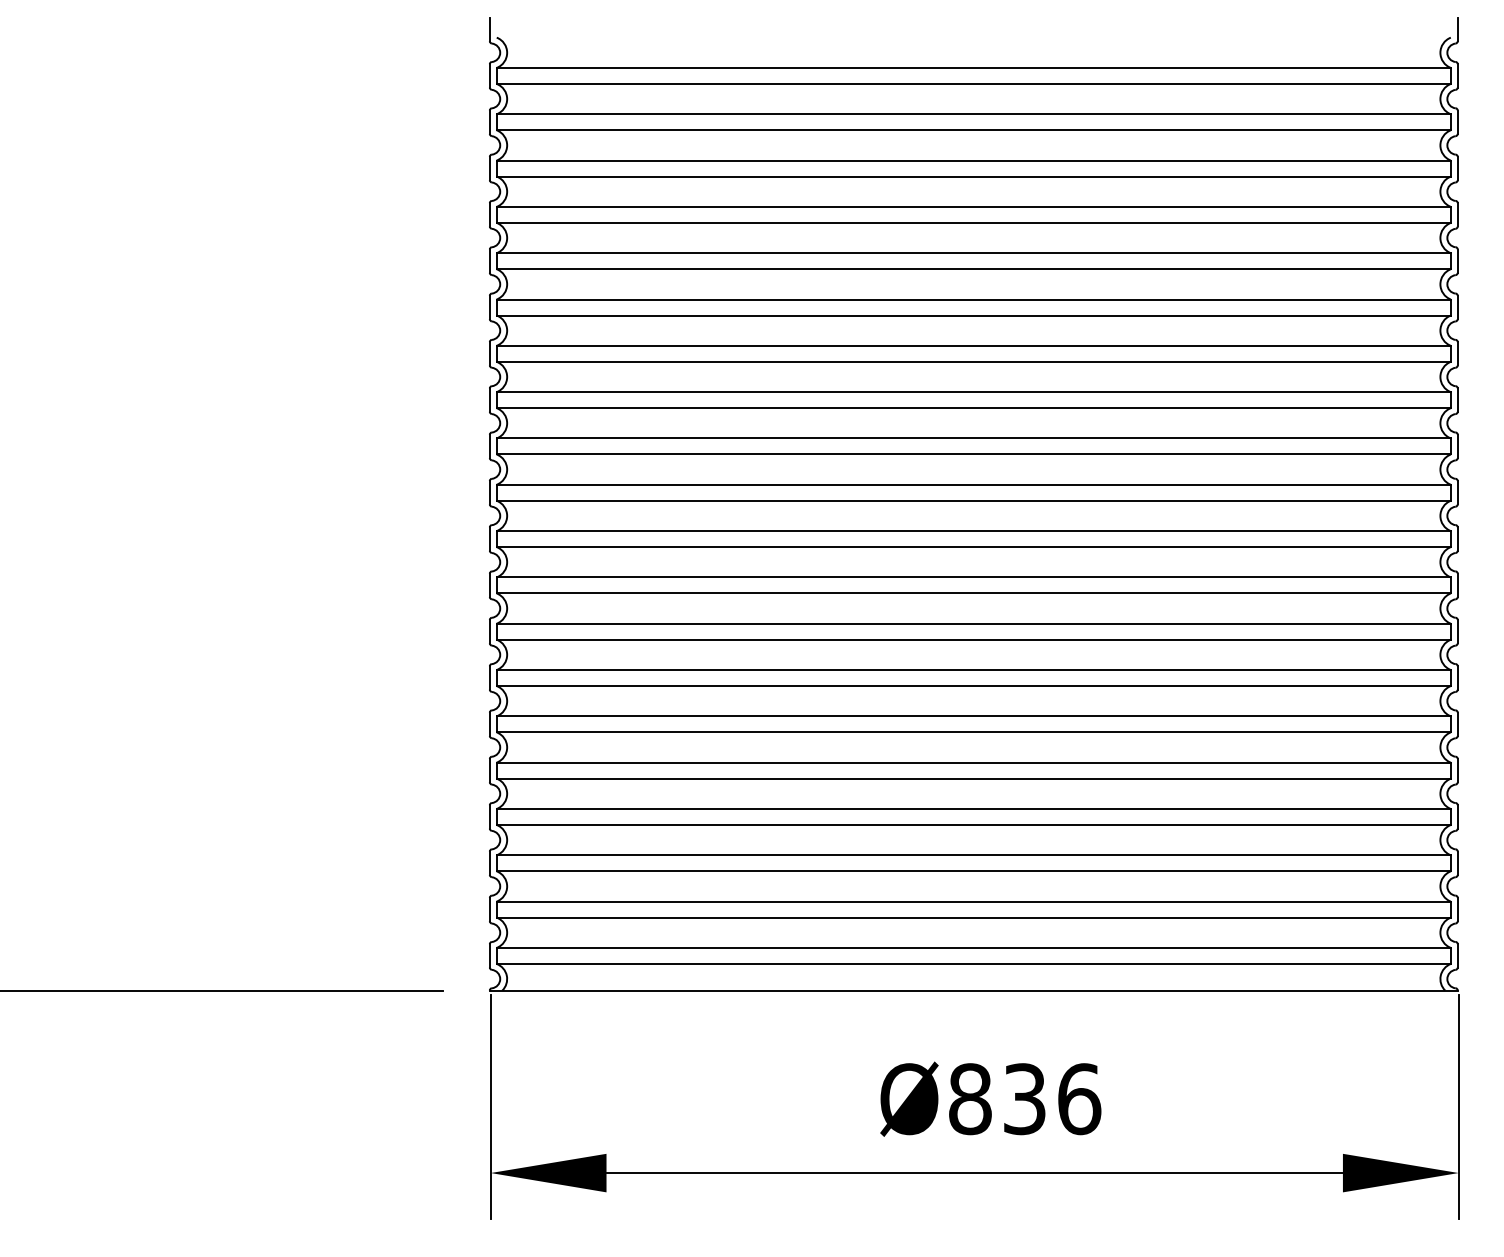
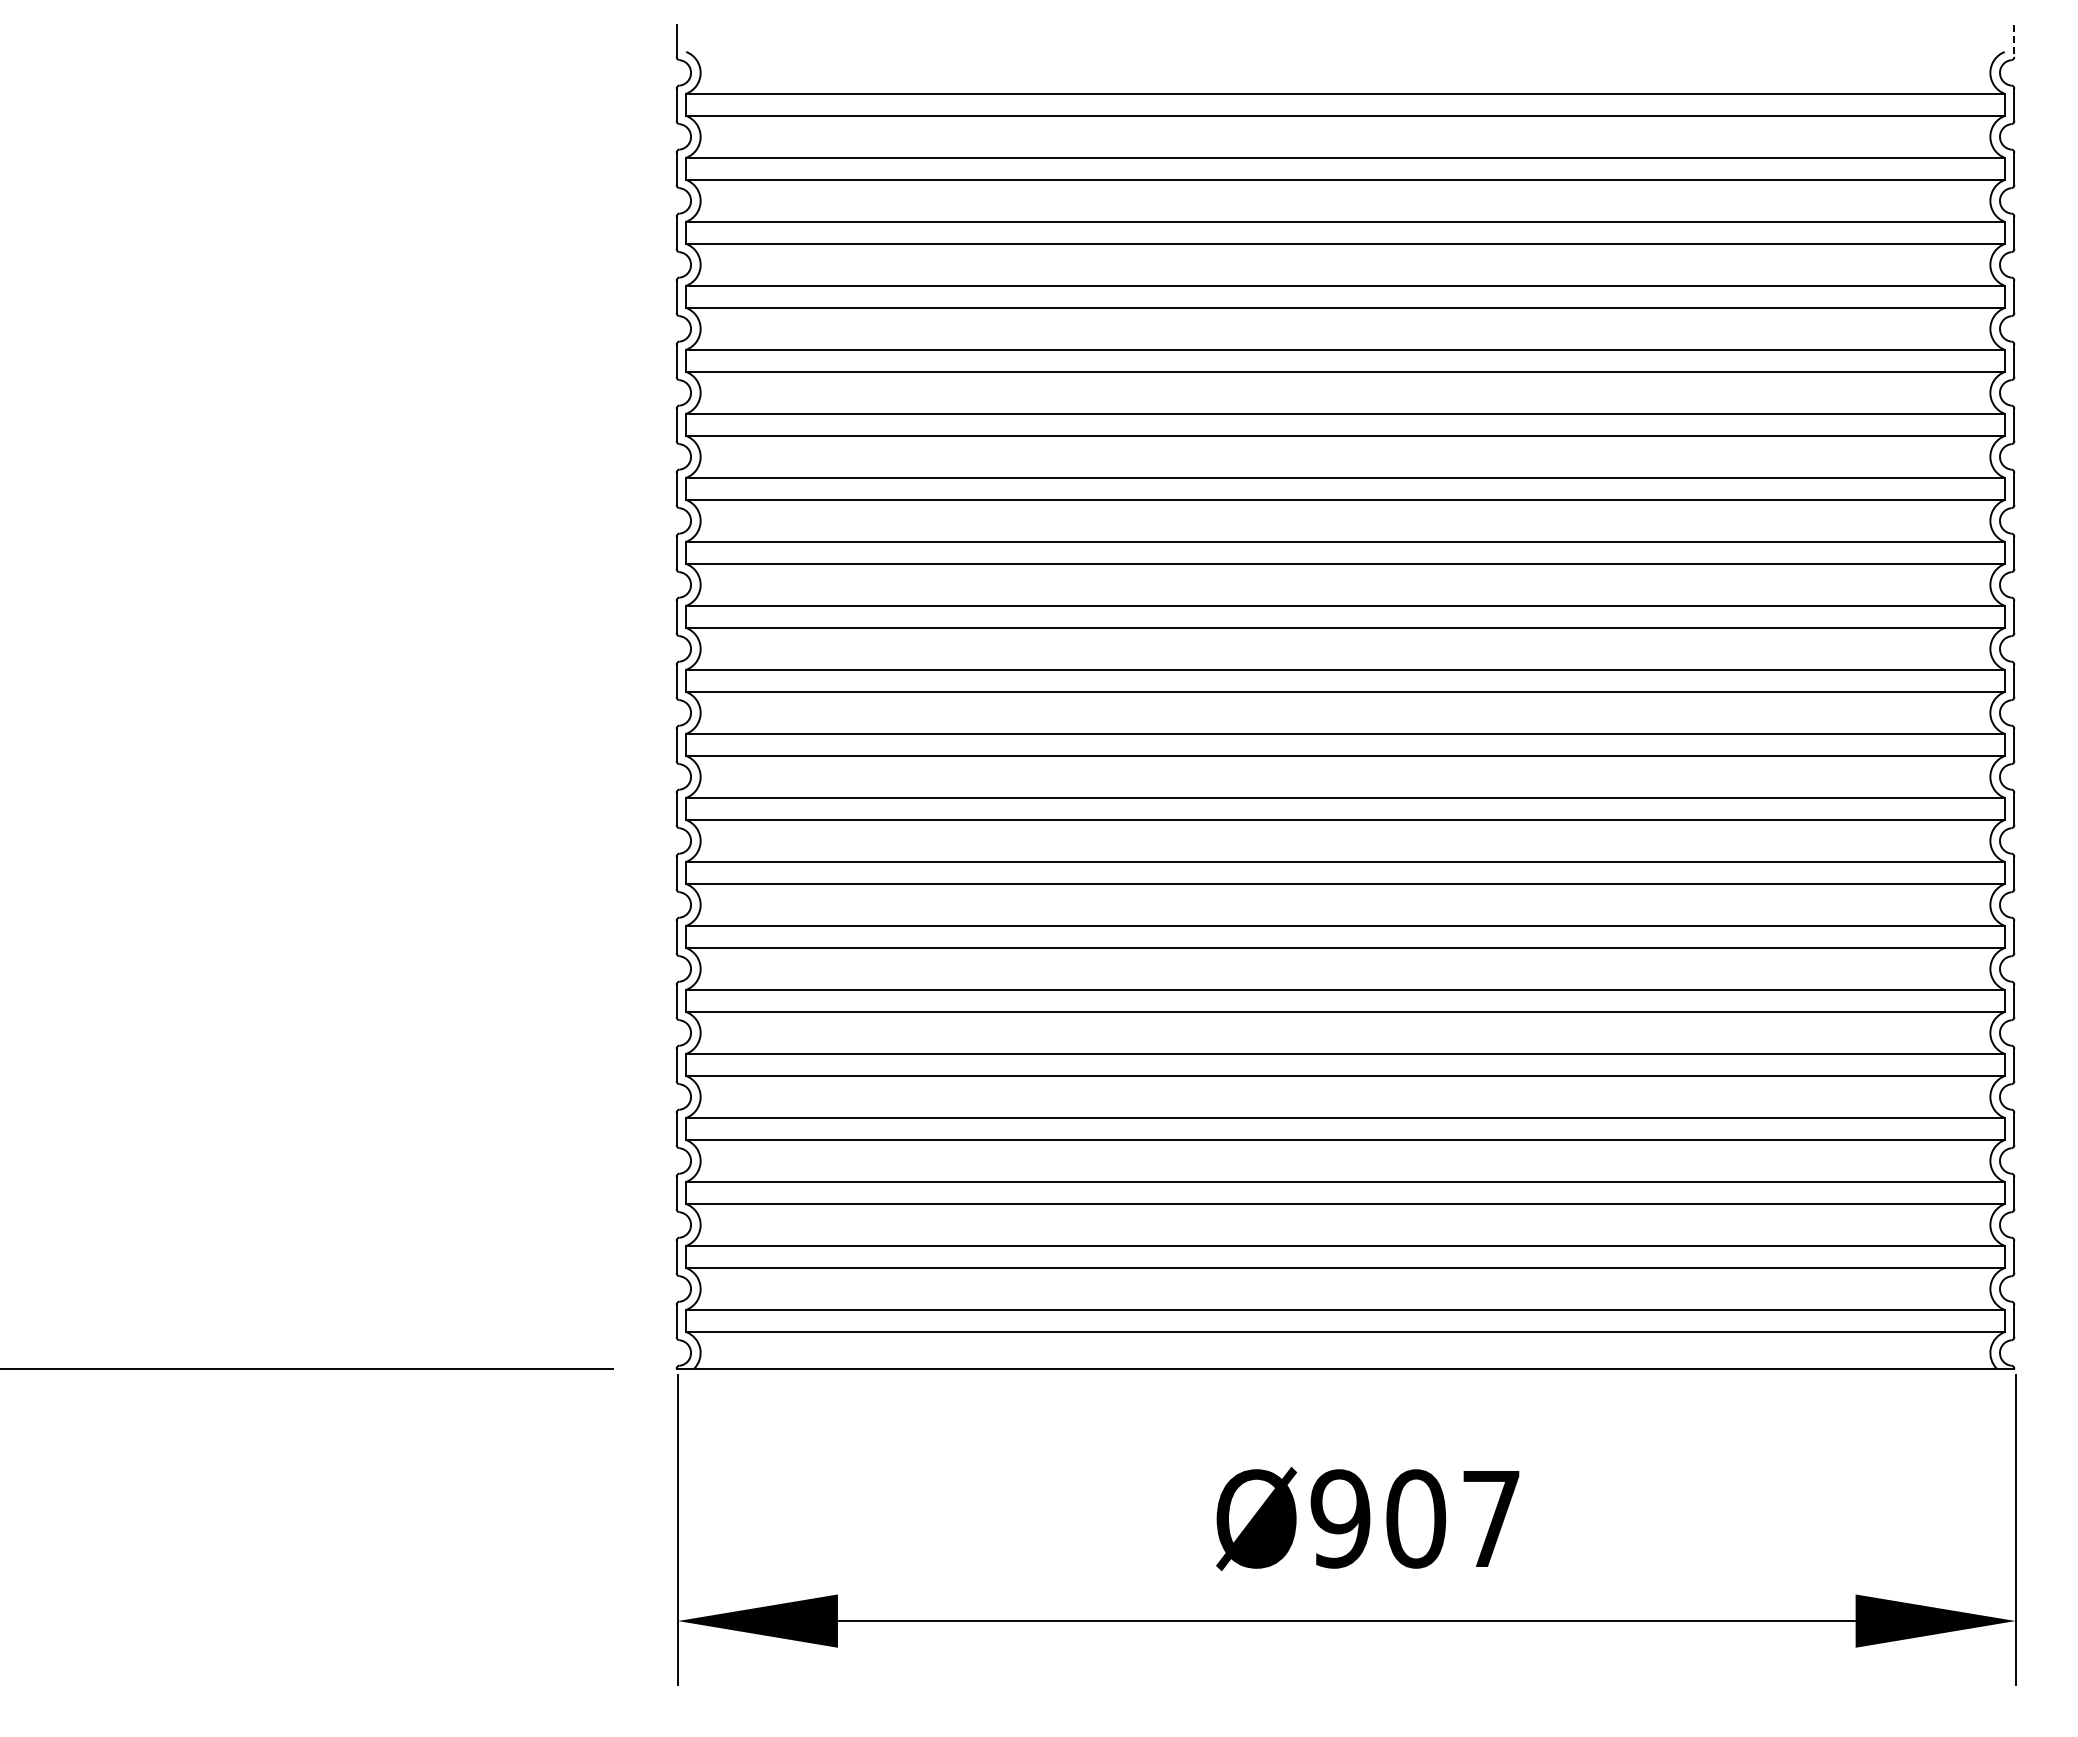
line: (1457, 30) -> (2014, 41), solid -> dashed
text: (1024, 1098) -> (1415, 1518), Ø836 -> Ø907

